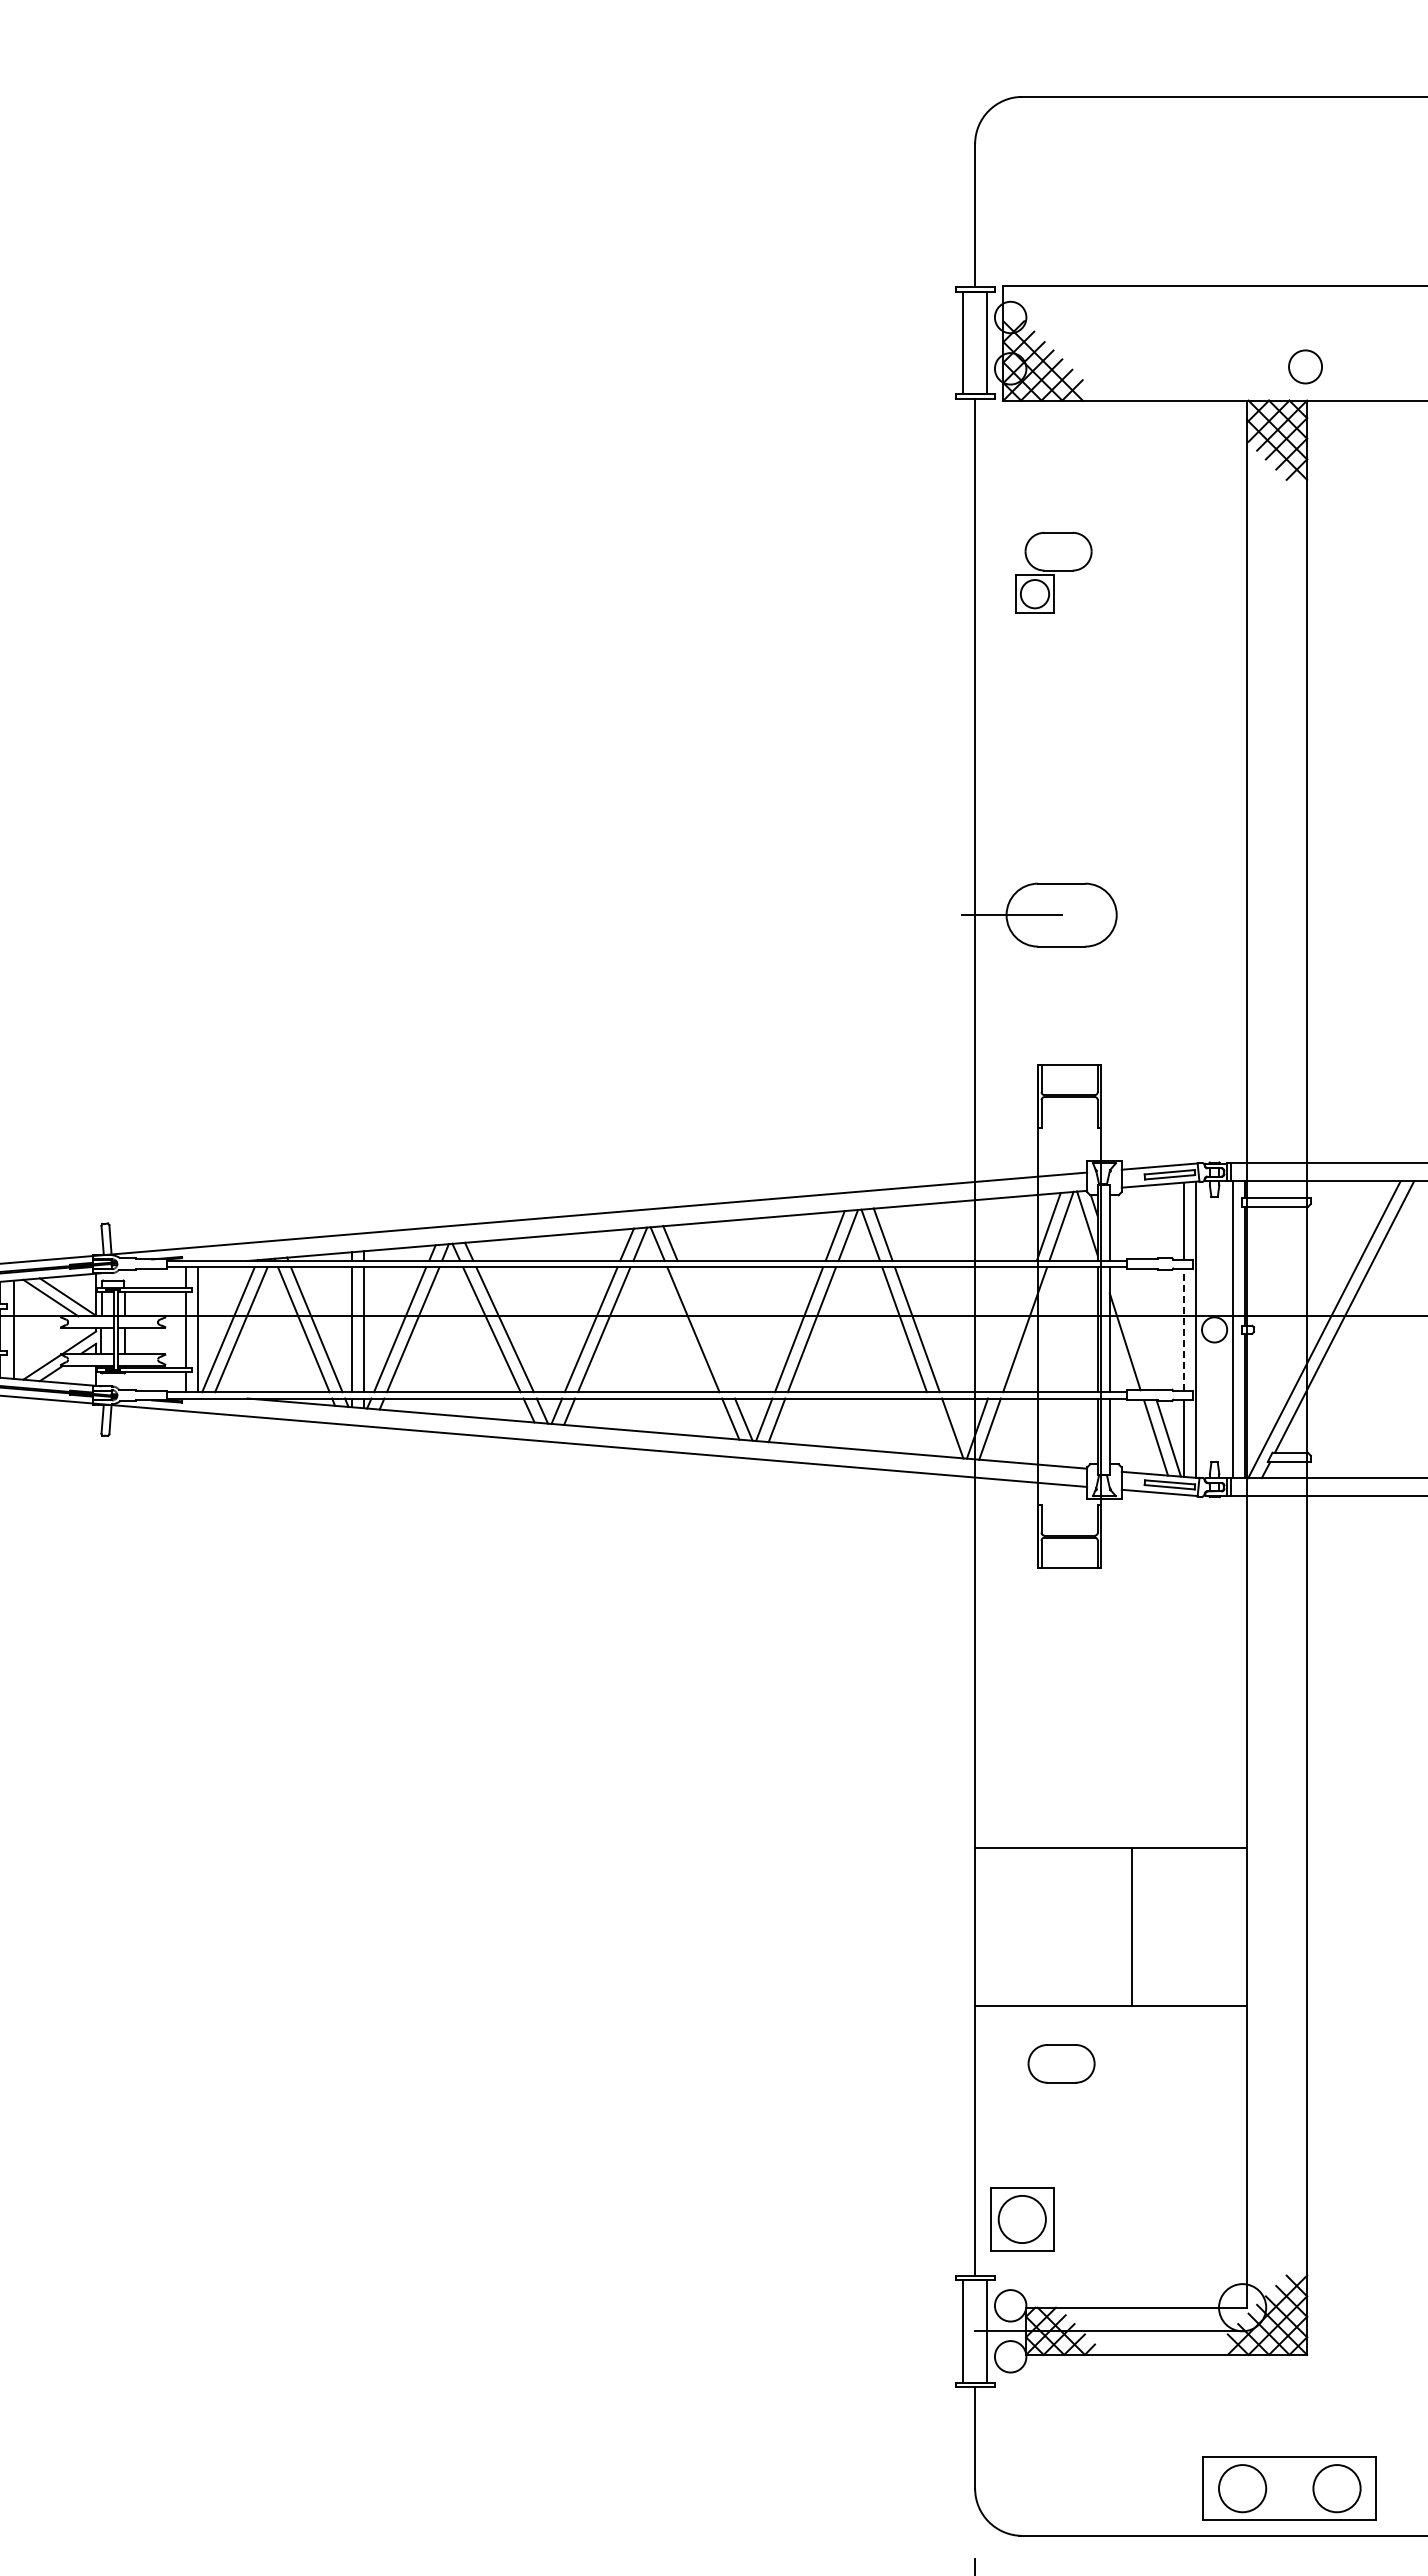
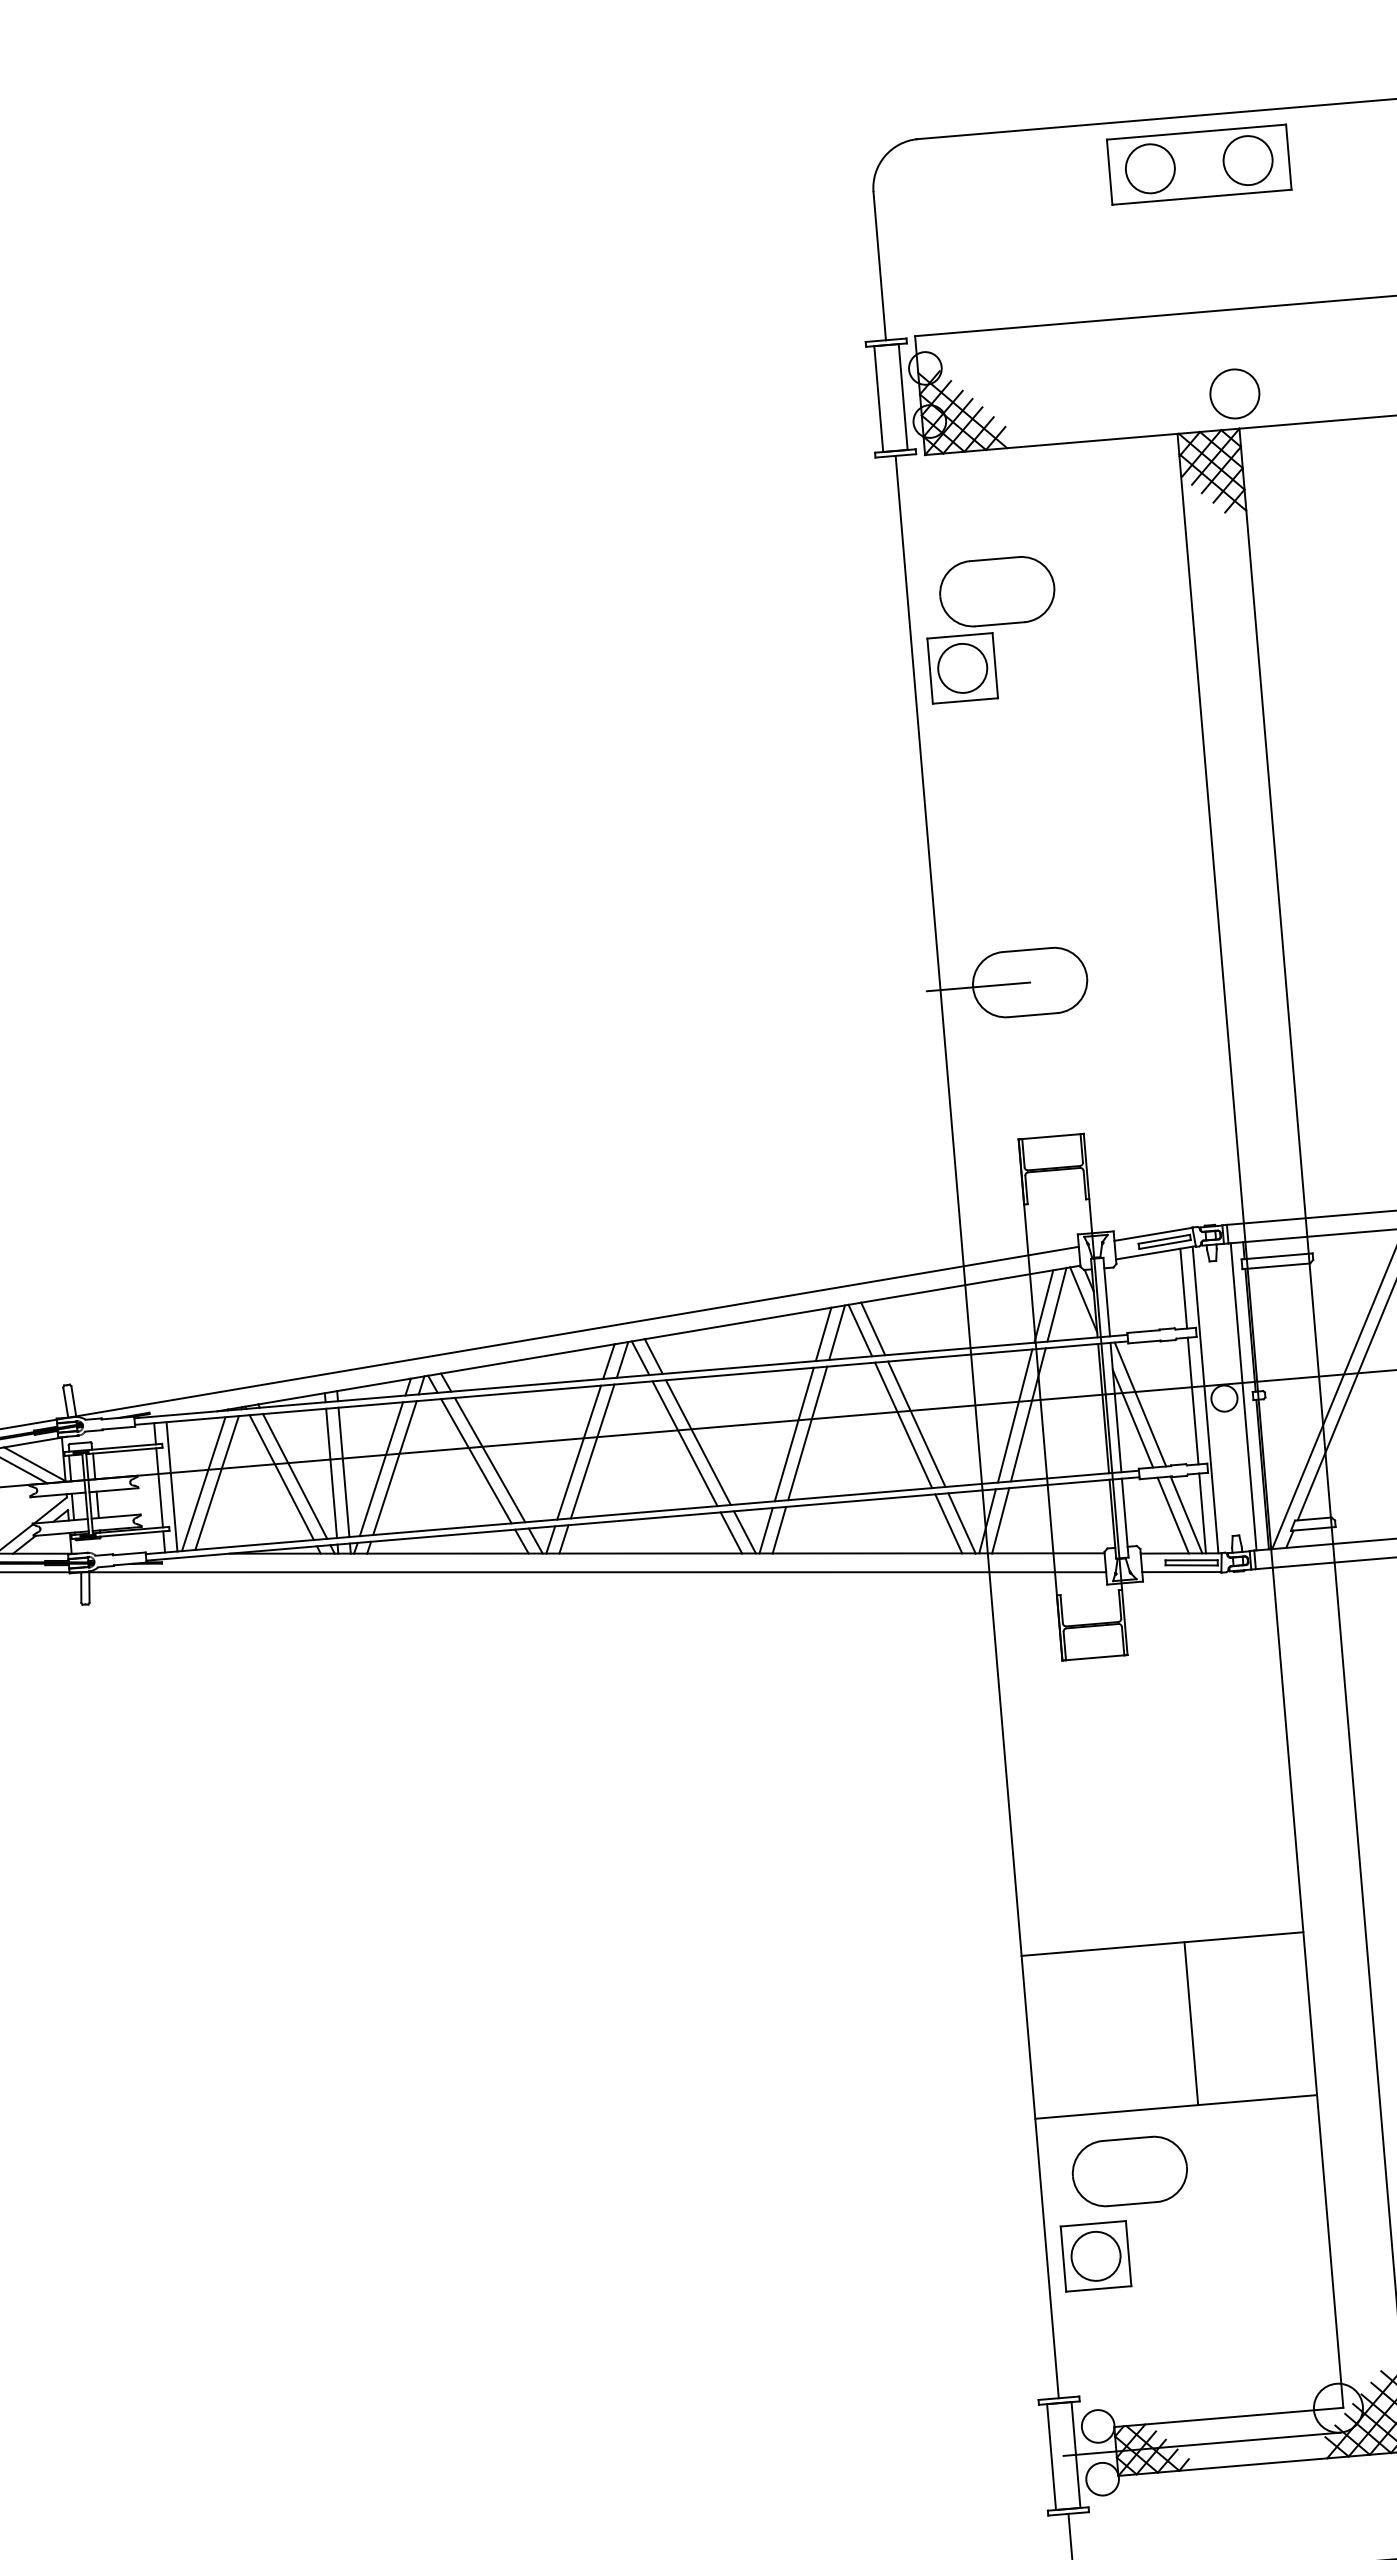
part: (1289, 144) -> (1198, 165), added
circle: (1305, 366) -> (1234, 393), size x1.43
part: (1053, 572) -> (991, 628), size x1.67
line: (1133, 1328) -> (1140, 1404), added
line: (706, 1329) -> (698, 1442), added
line: (1012, 1329) -> (1015, 1415), added
line: (1184, 1329) -> (1193, 1400), dashed -> solid
line: (939, 1427) -> (948, 1523), added
part: (1061, 2063) -> (1129, 2171), size x1.67
part: (1022, 2219) -> (1096, 2256), moved

